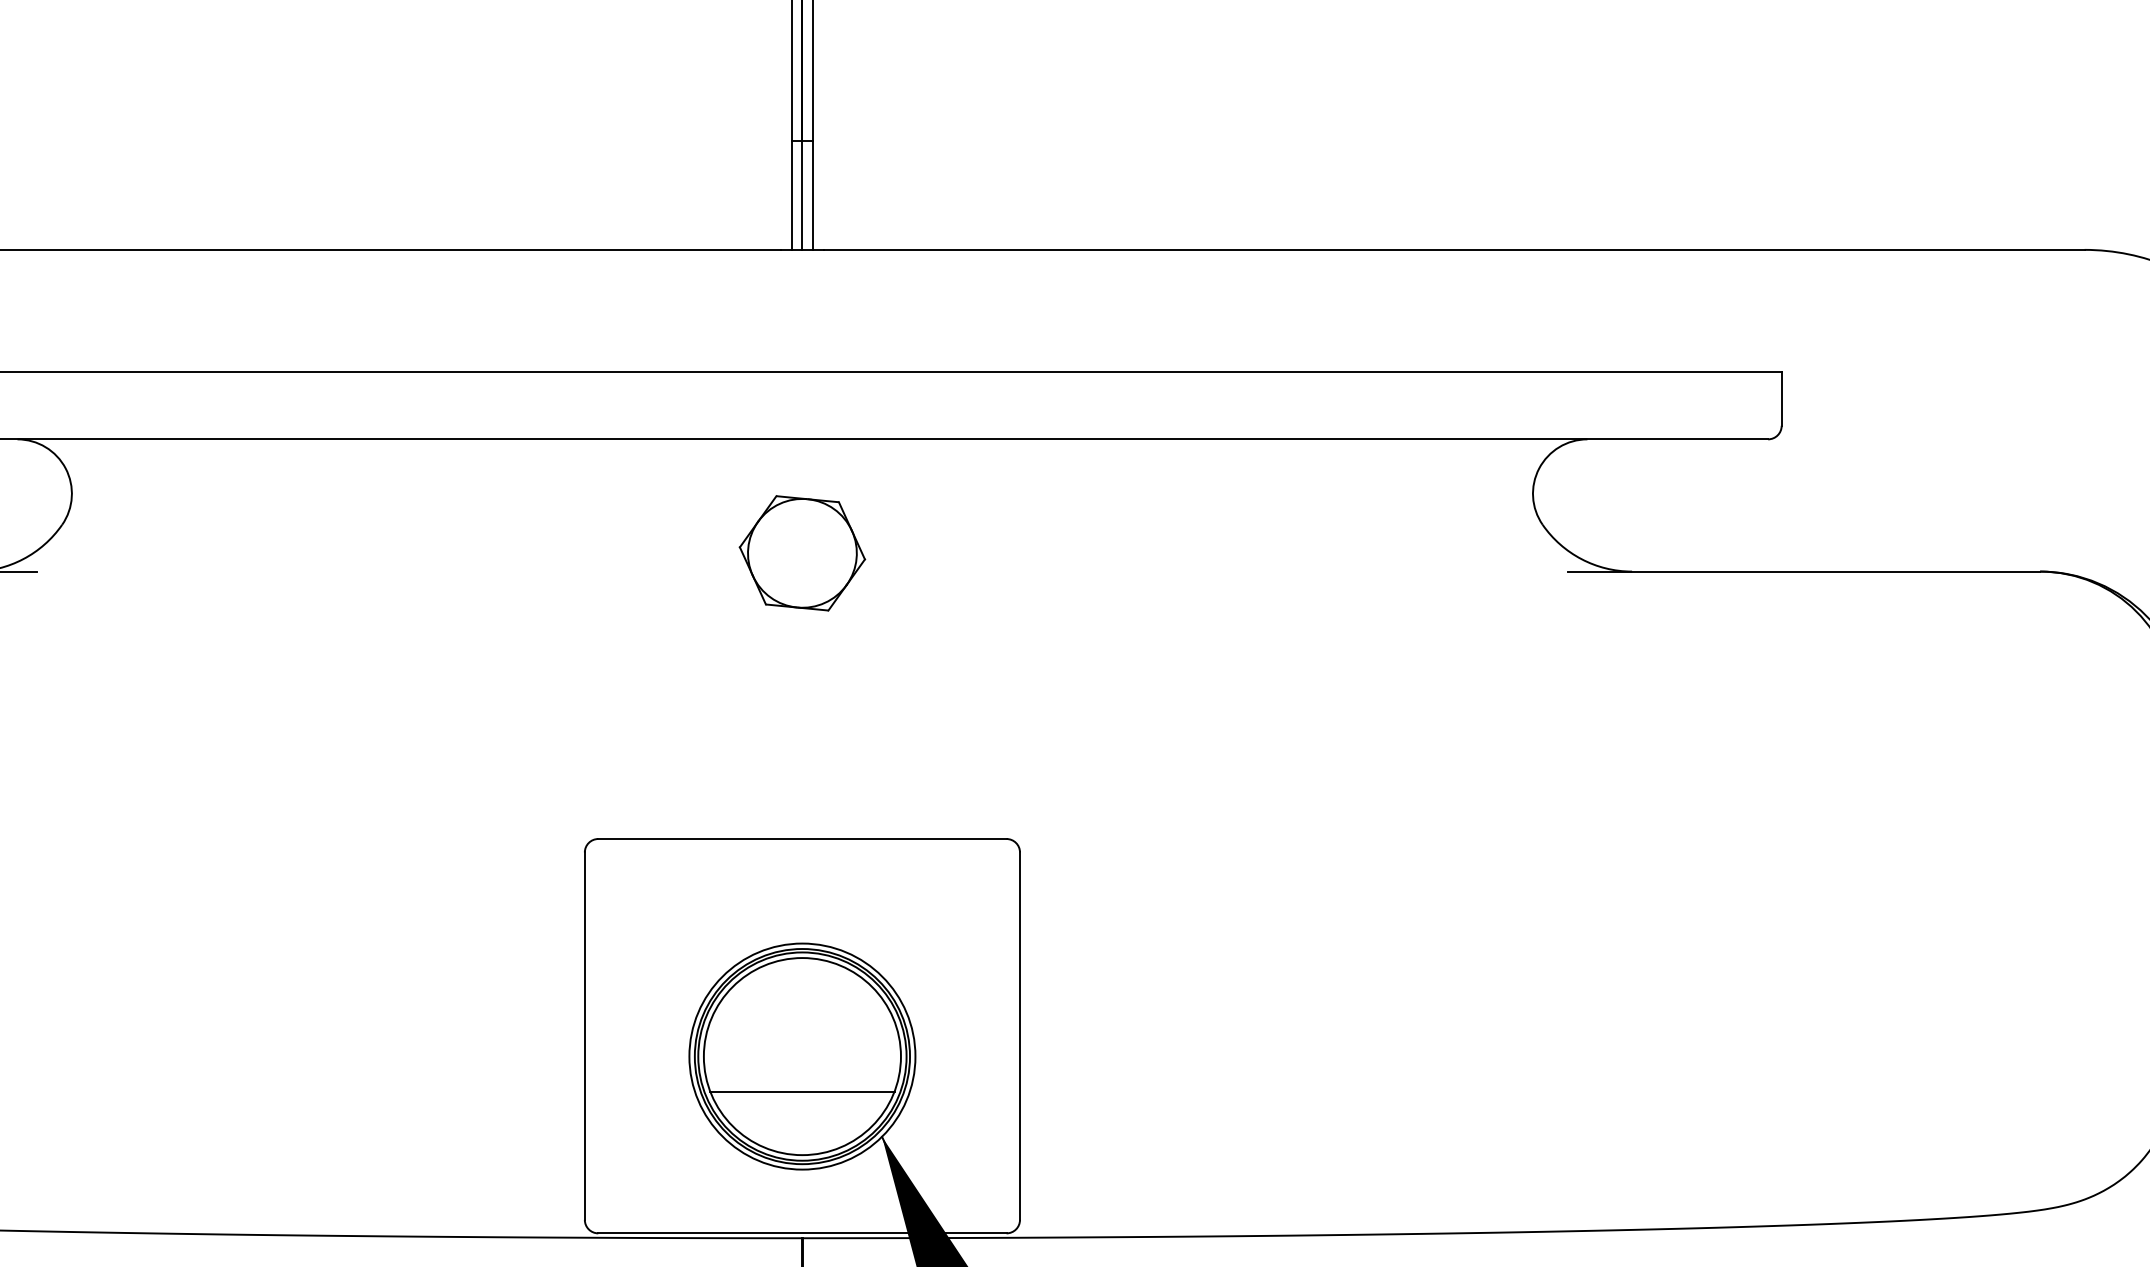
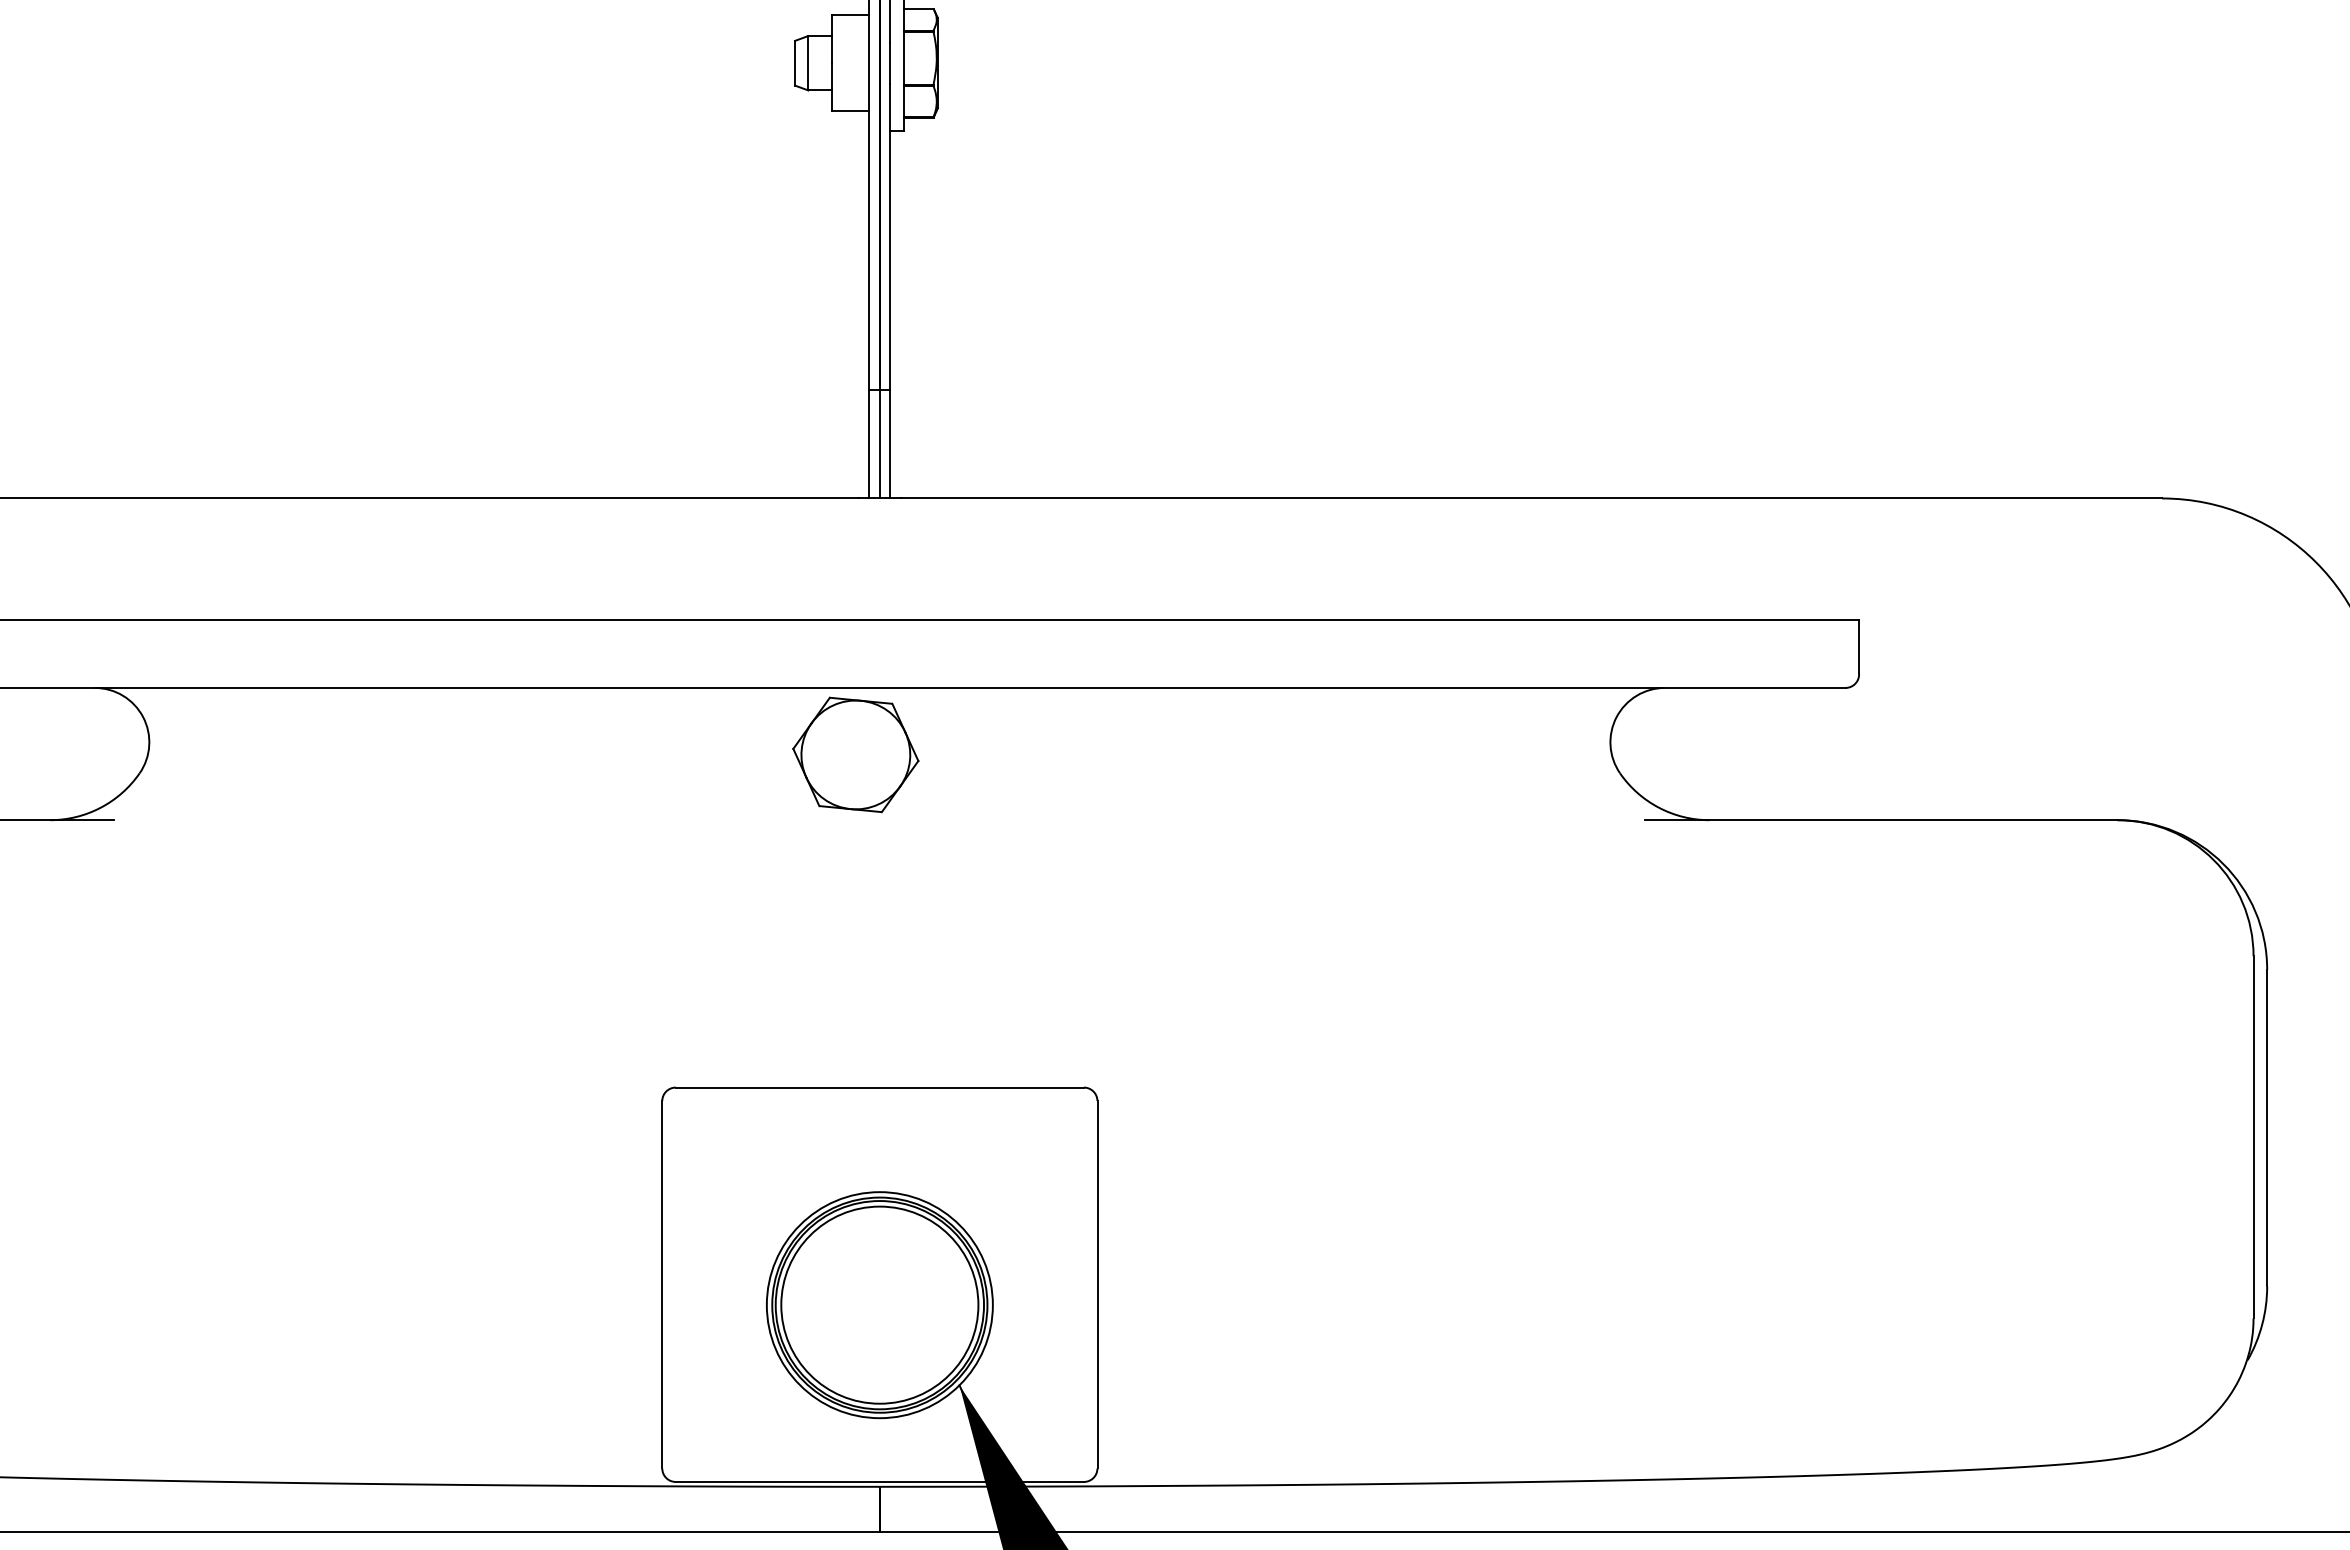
part: (802, 552) -> (855, 754), moved
line: (802, 1091) -> (879, 1340), removed

